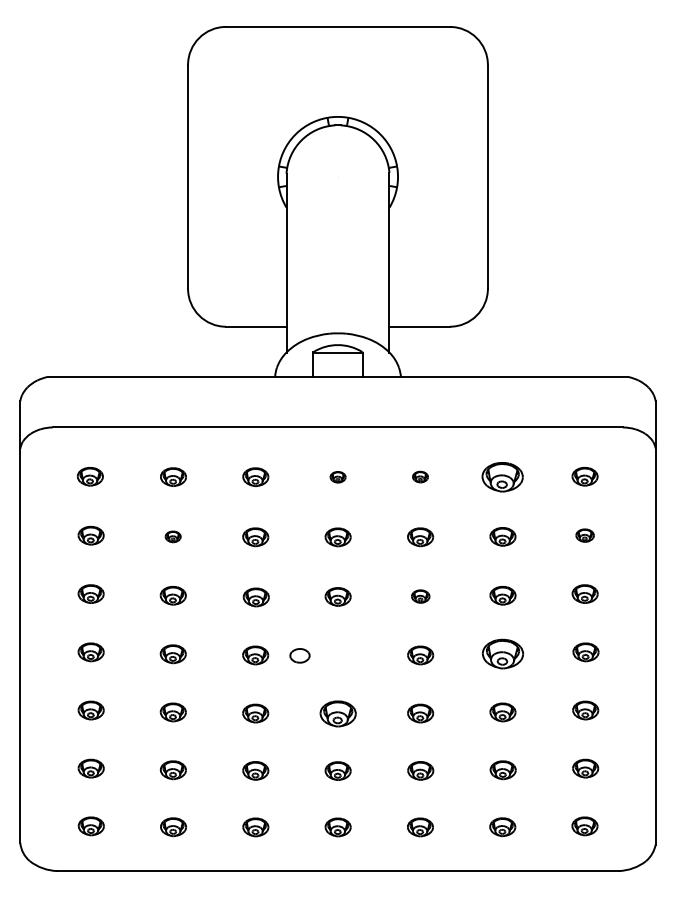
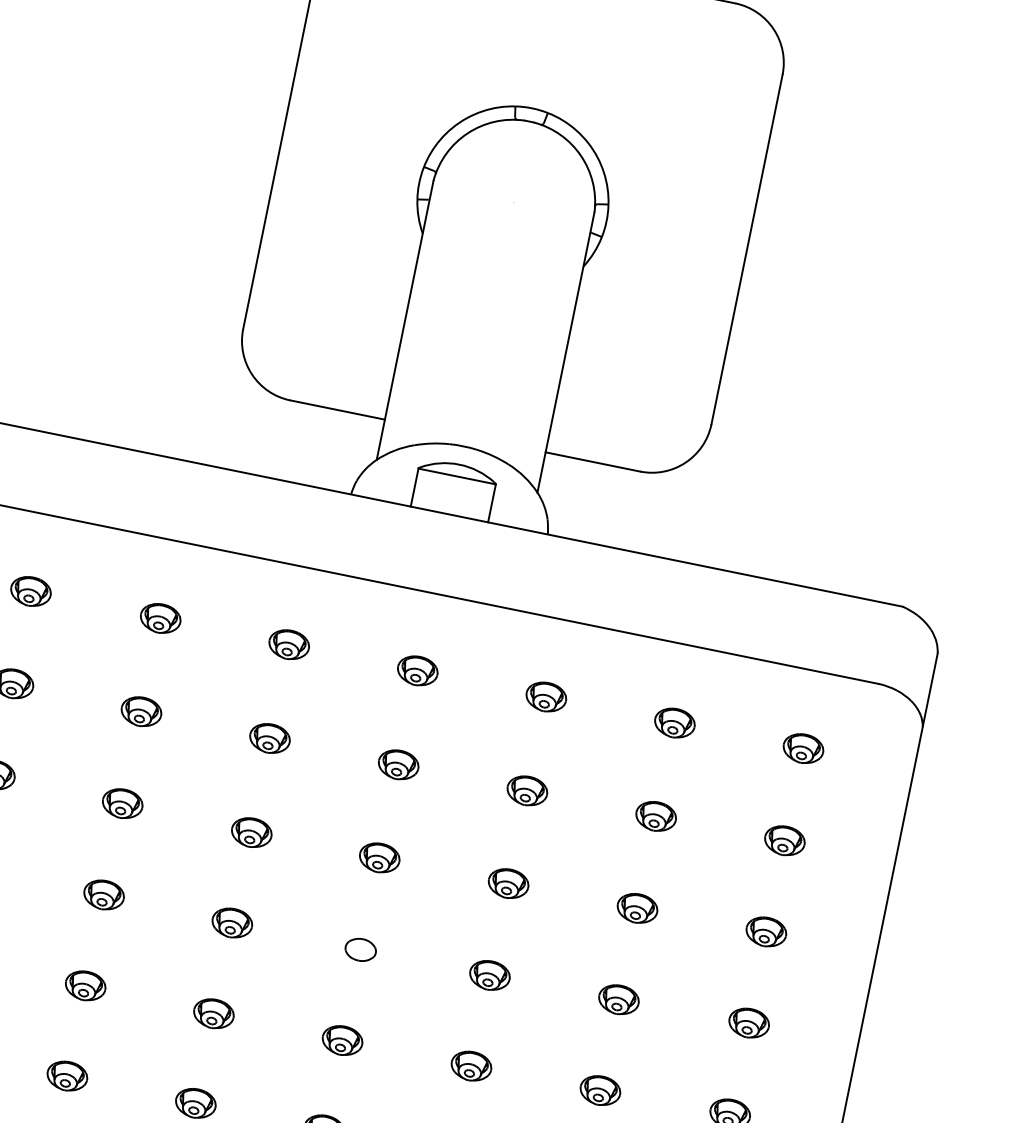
part: (420, 476) -> (546, 696), size x1.67
part: (502, 476) -> (674, 722), size x0.62
part: (337, 477) -> (416, 671), size x1.67
part: (584, 535) -> (783, 840), size x1.43
part: (172, 536) -> (140, 710), size x1.67
part: (420, 596) -> (508, 883), size x1.43
part: (502, 654) -> (618, 1000), size x0.62
part: (299, 655) -> (360, 949), moved
part: (337, 713) -> (341, 1039), size x0.71

